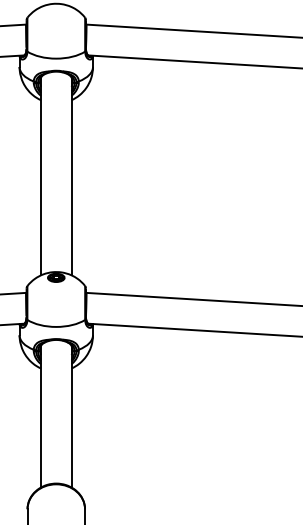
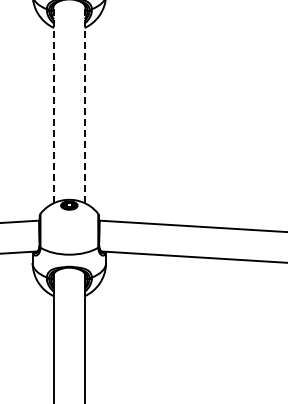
line: (40, 176) -> (53, 104), solid -> dashed
line: (71, 176) -> (84, 104), solid -> dashed

